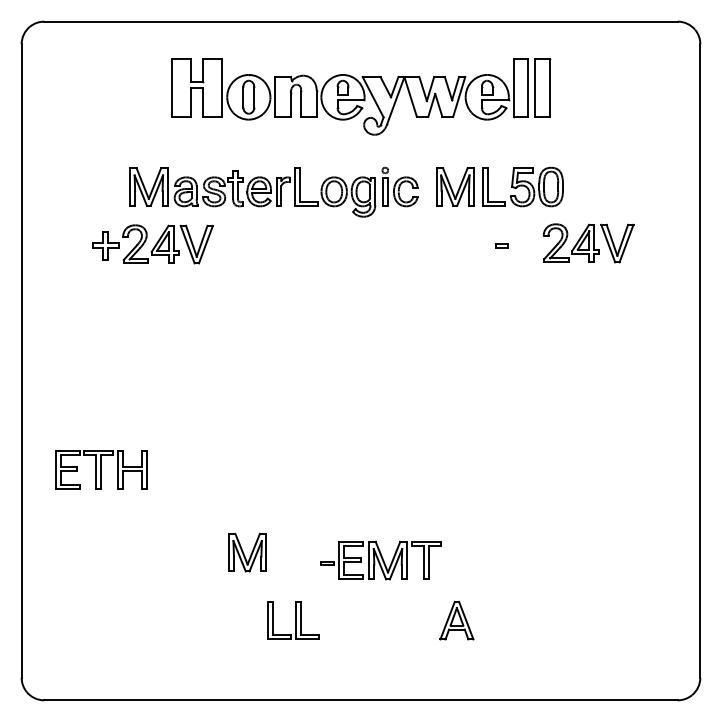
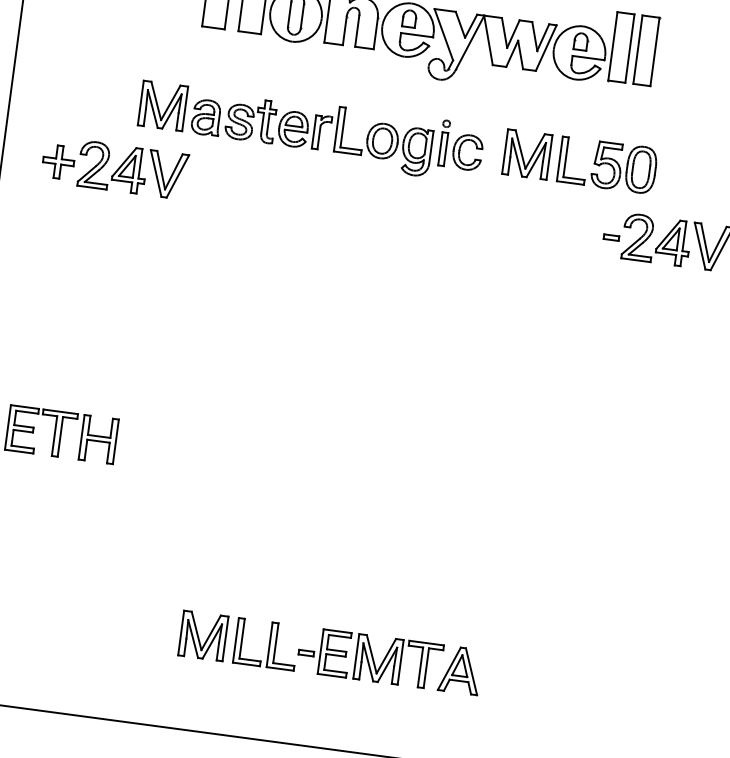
part: (152, 244) -> (114, 167), moved
part: (501, 245) -> (610, 236), moved
part: (247, 552) -> (203, 635), moved
part: (380, 560) -> (369, 658), moved

